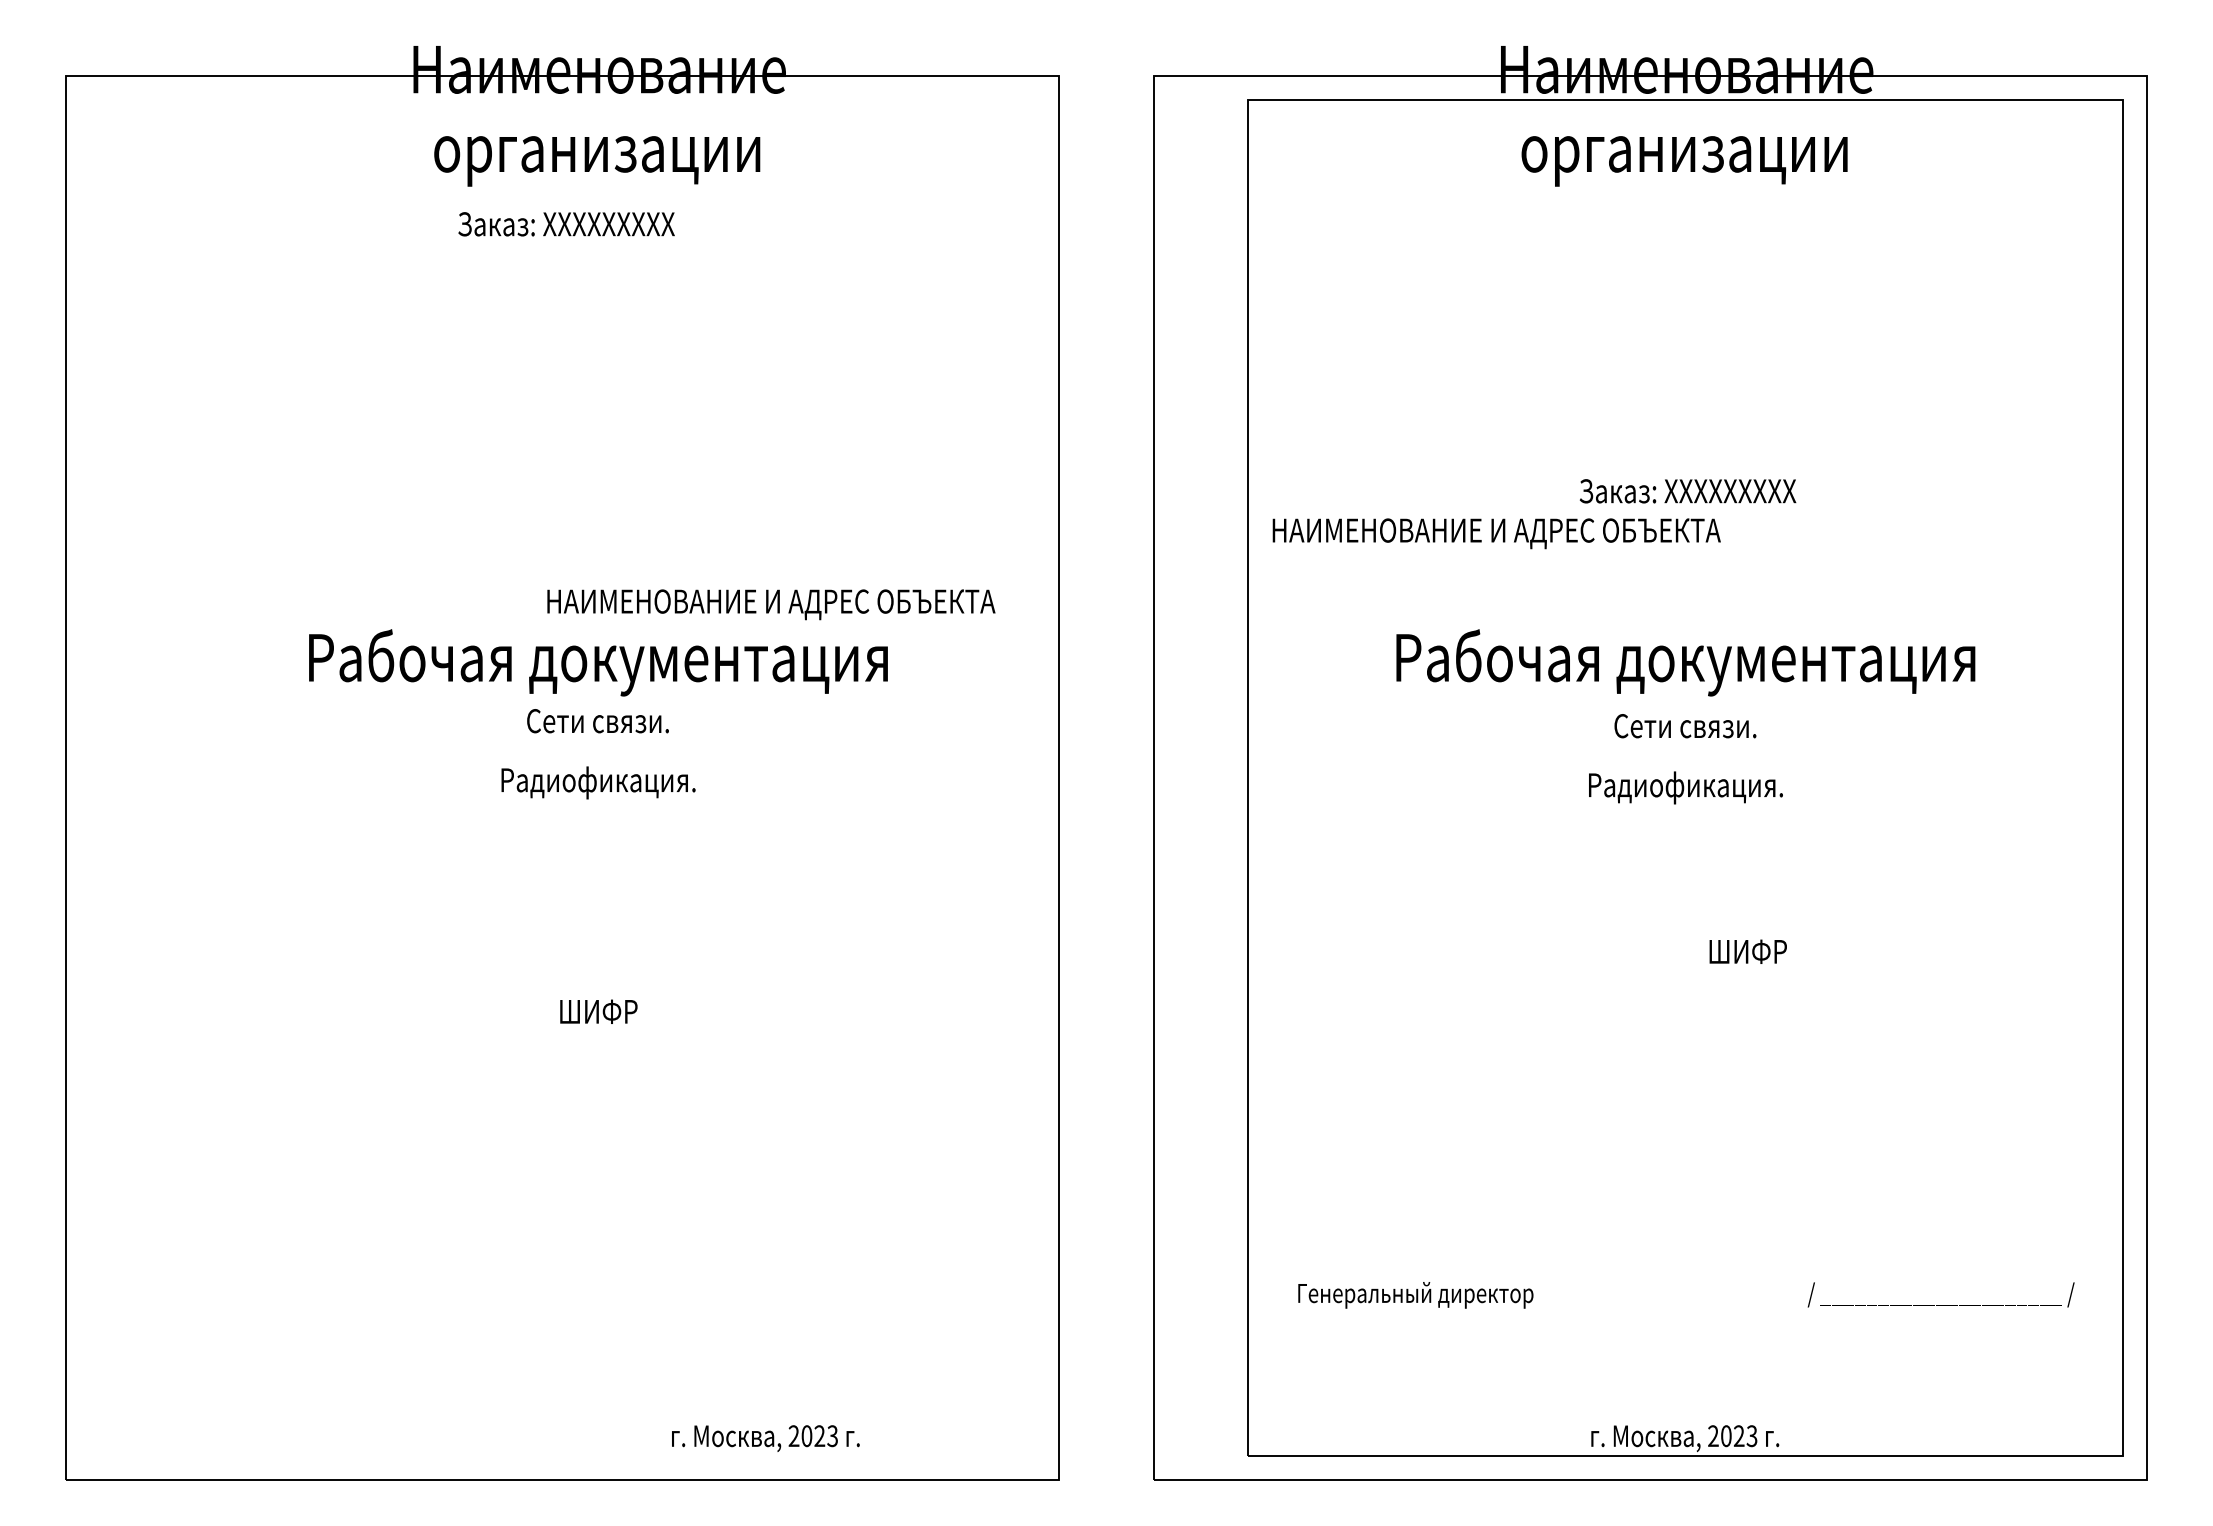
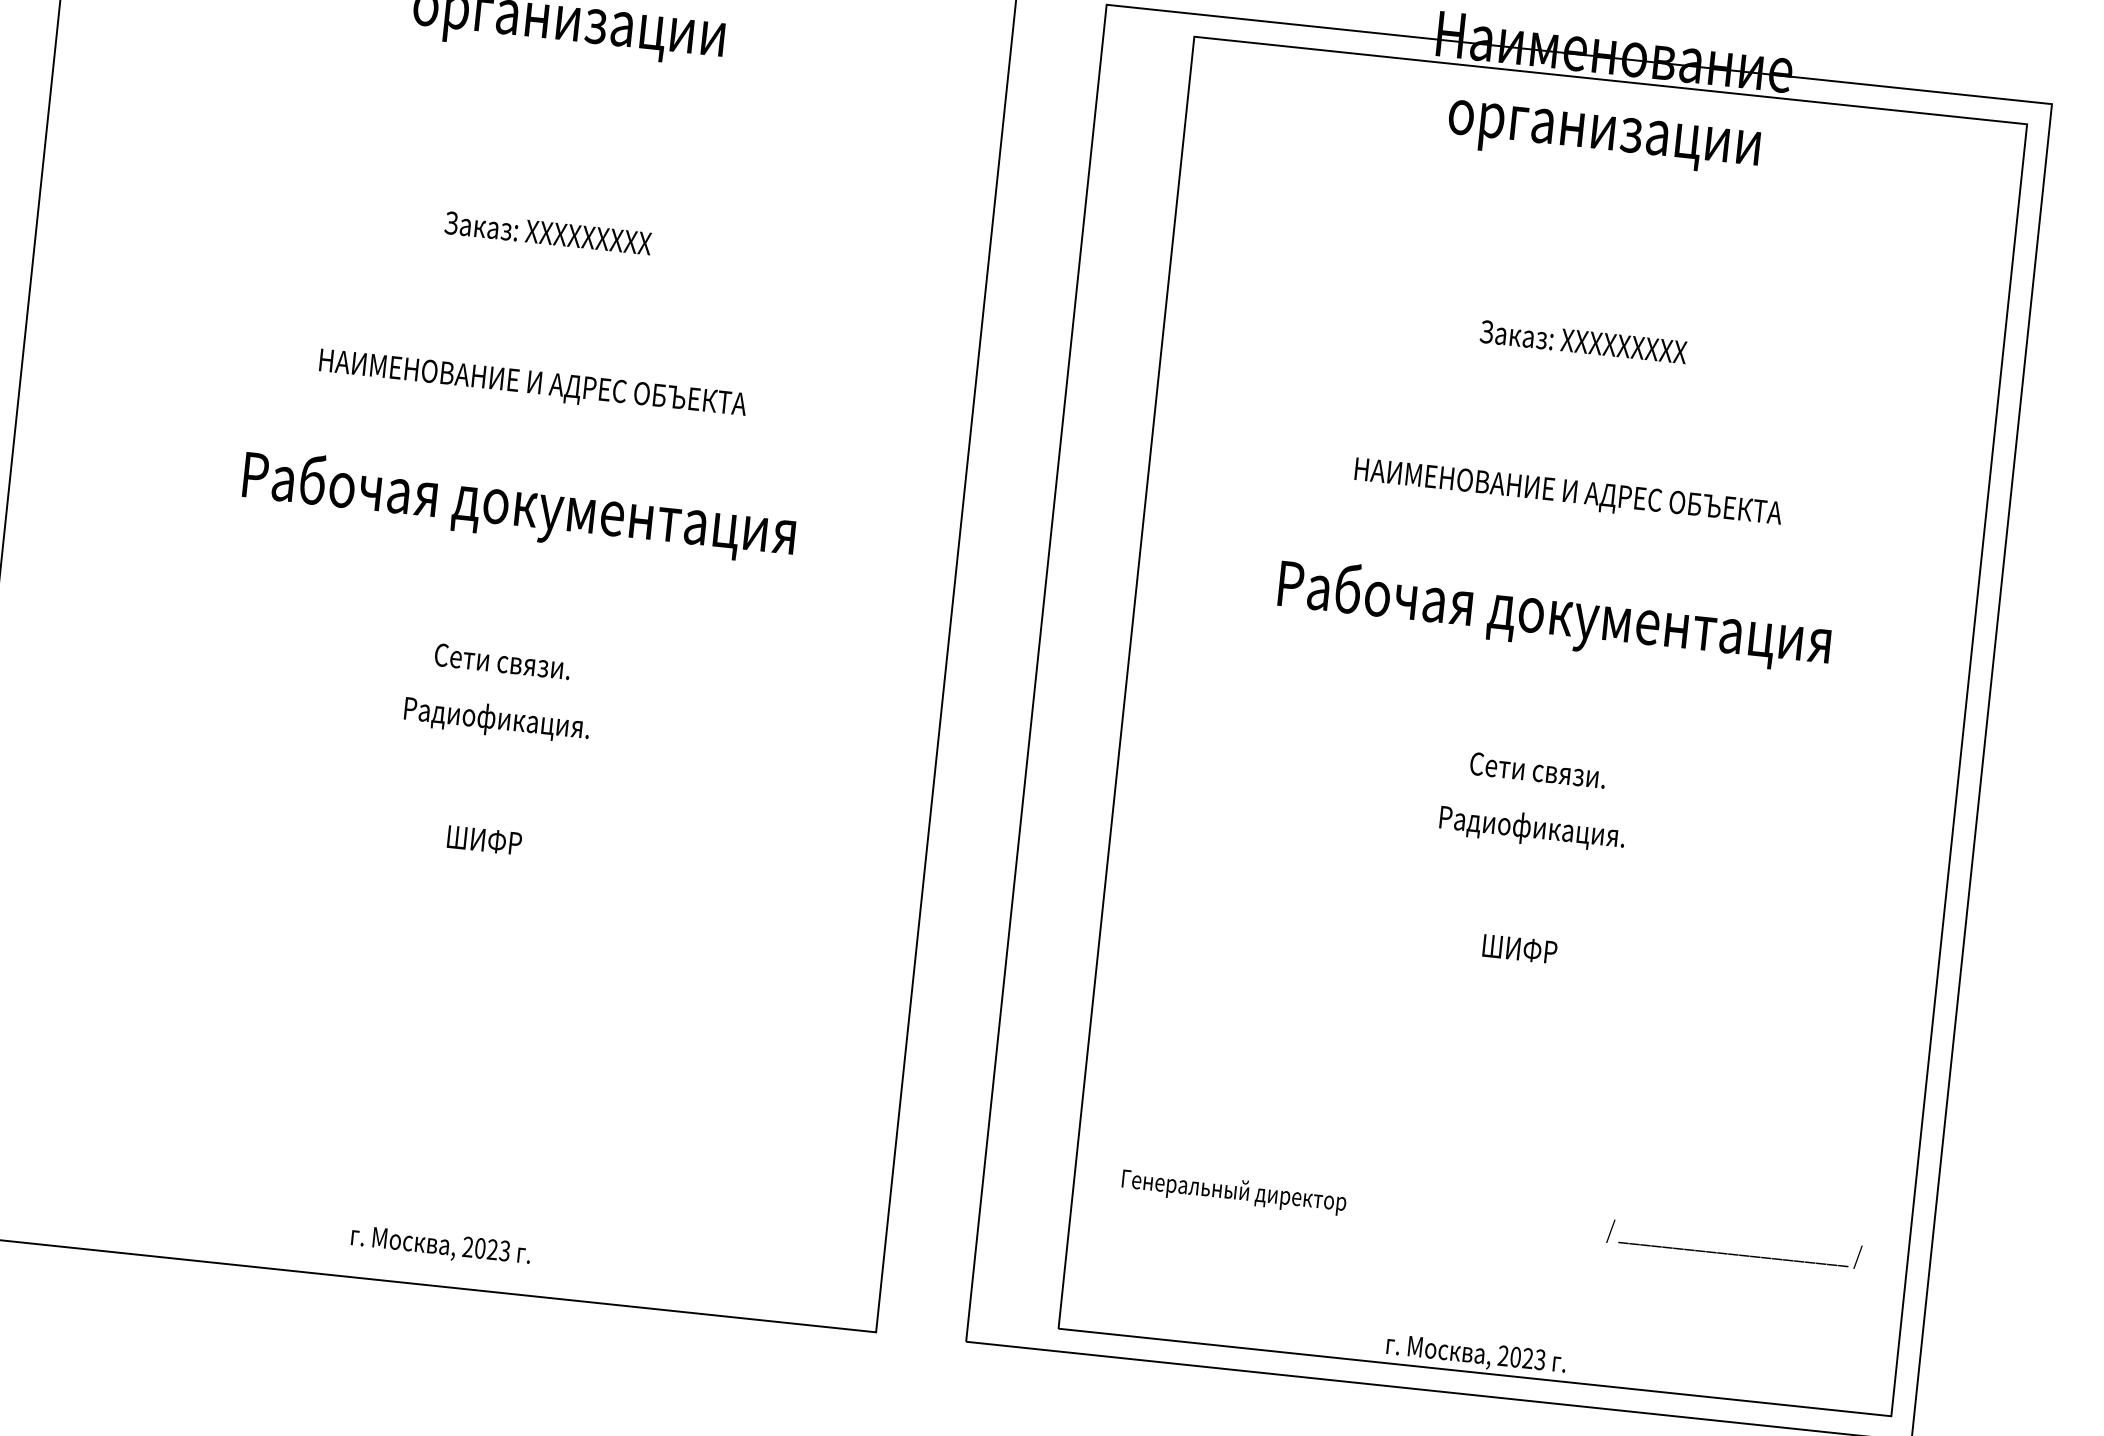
text: (566, 224) -> (548, 233), moved
text: (1687, 491) -> (1583, 342), moved
text: (1496, 533) -> (1568, 493), moved
text: (771, 604) -> (533, 385), moved
text: (598, 754) -> (499, 693), moved
text: (1685, 759) -> (1534, 802), moved
text: (1747, 951) -> (1519, 948), moved
text: (765, 1438) -> (440, 1246), moved

